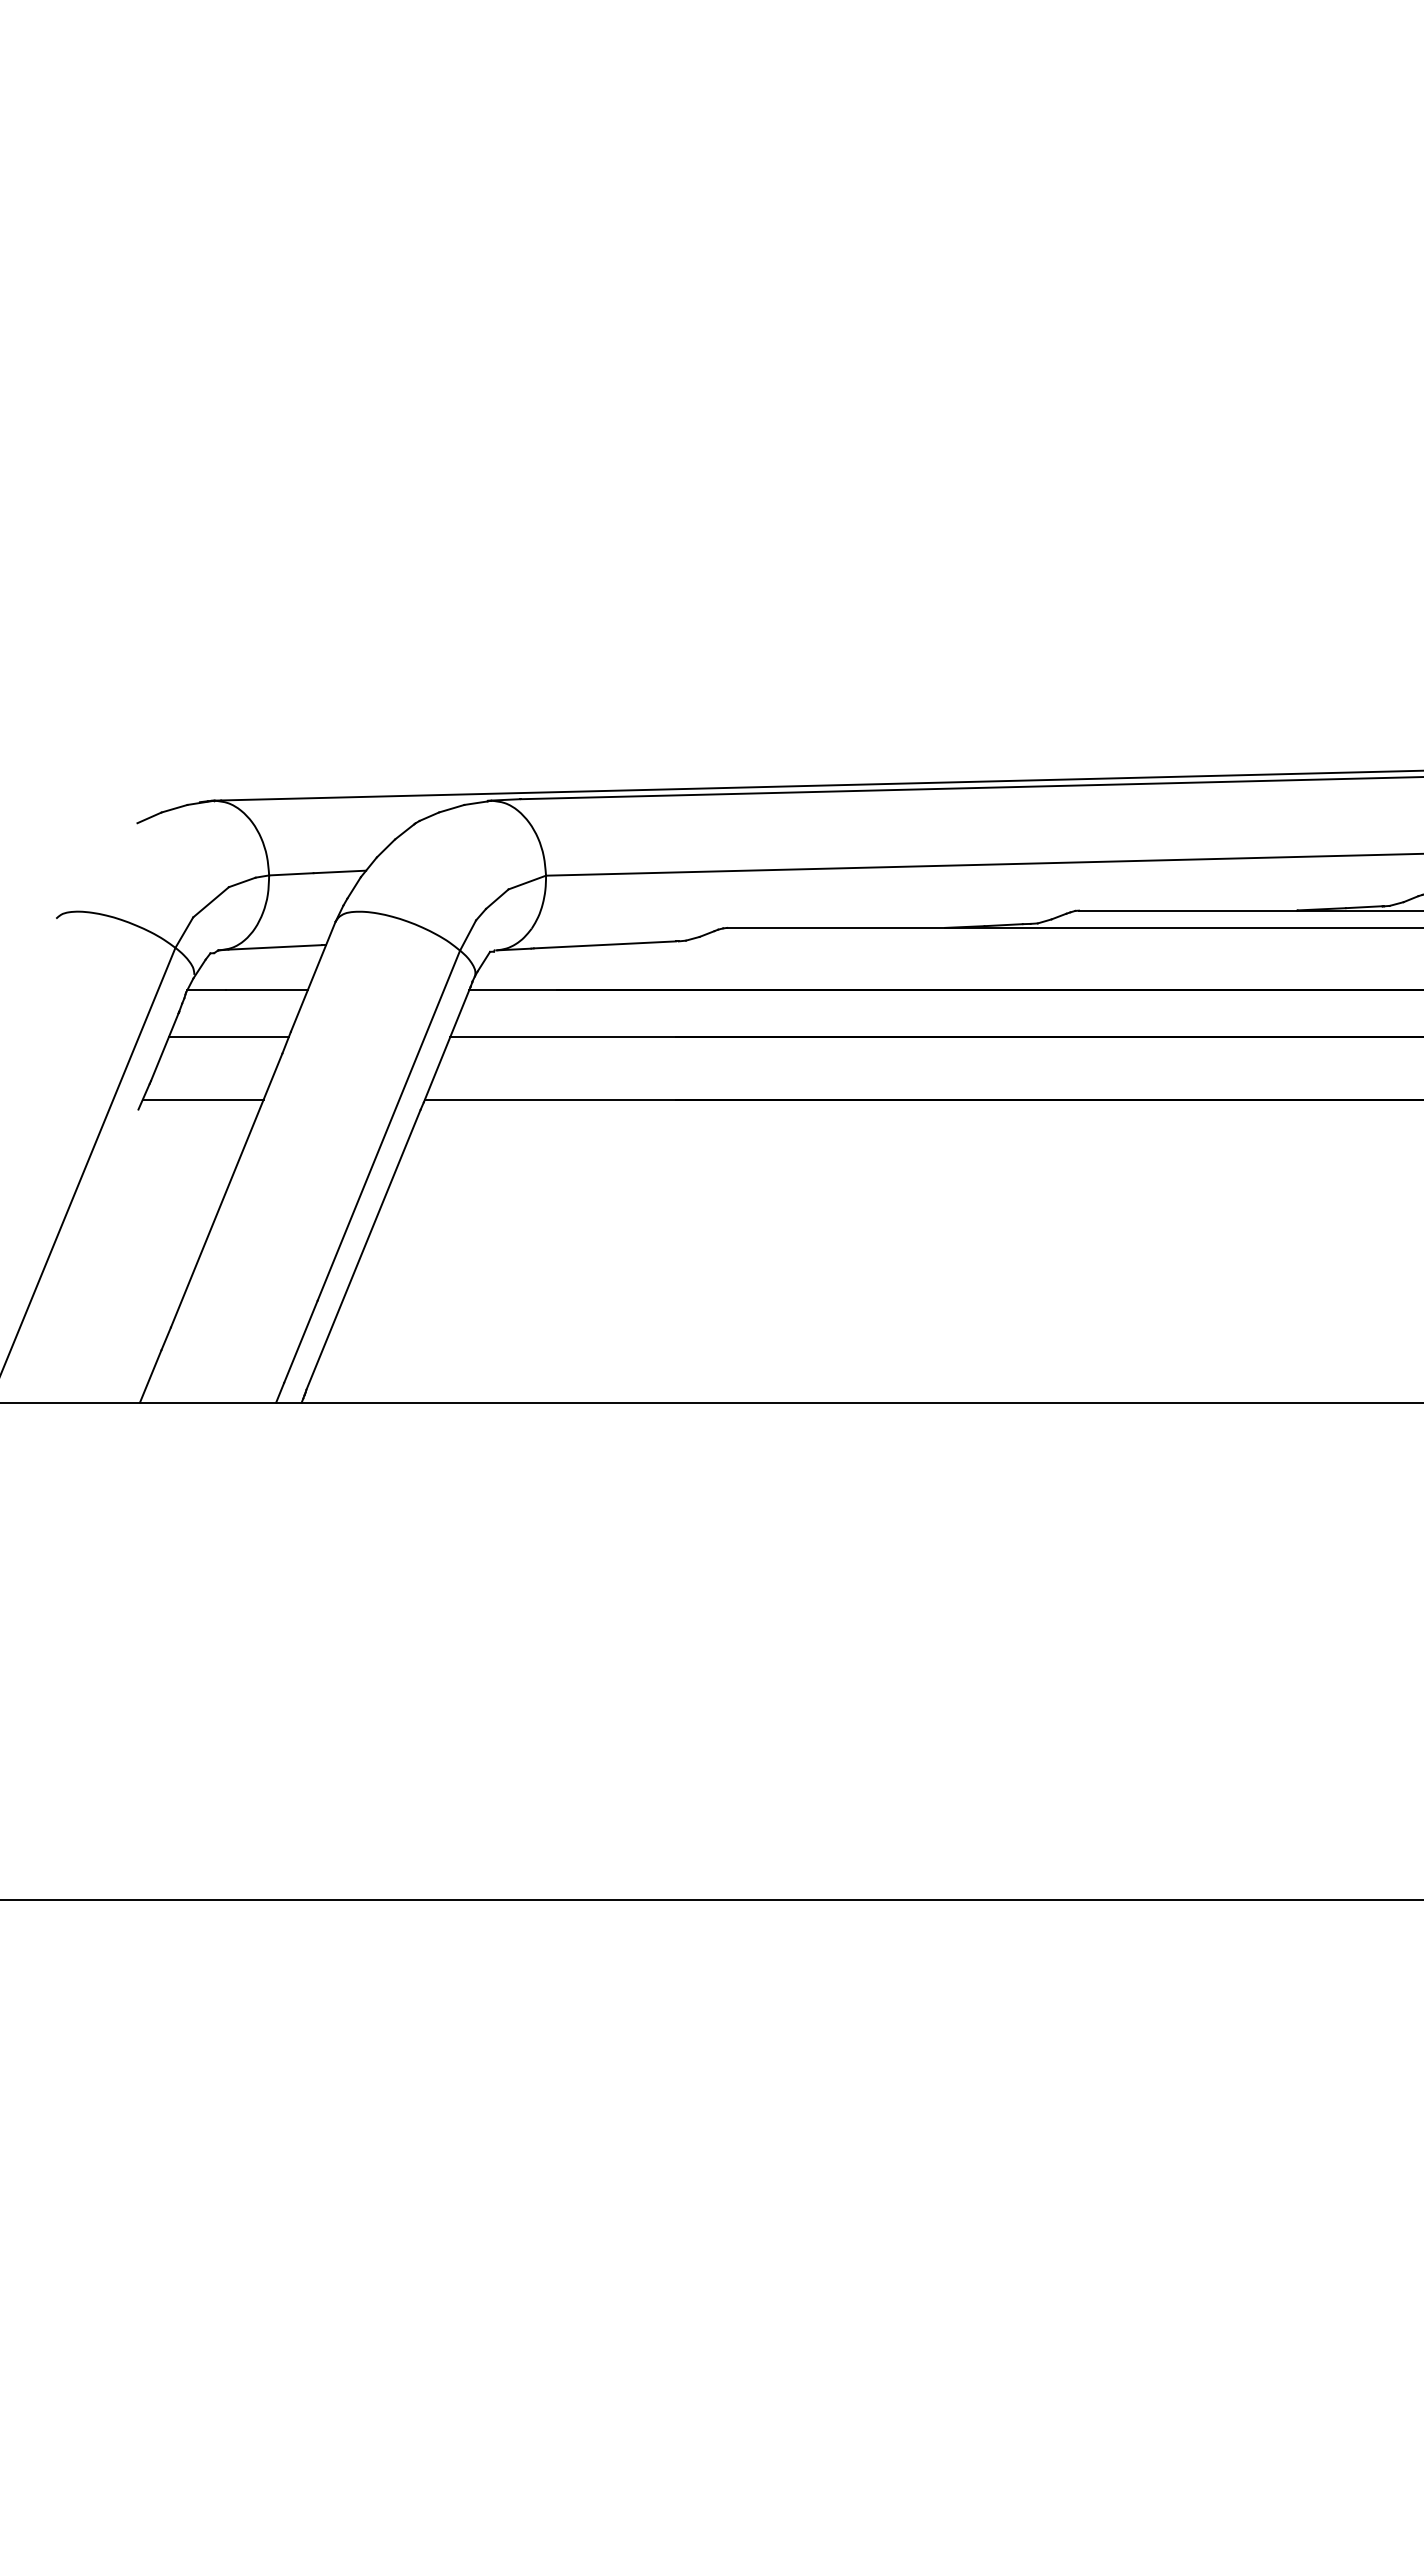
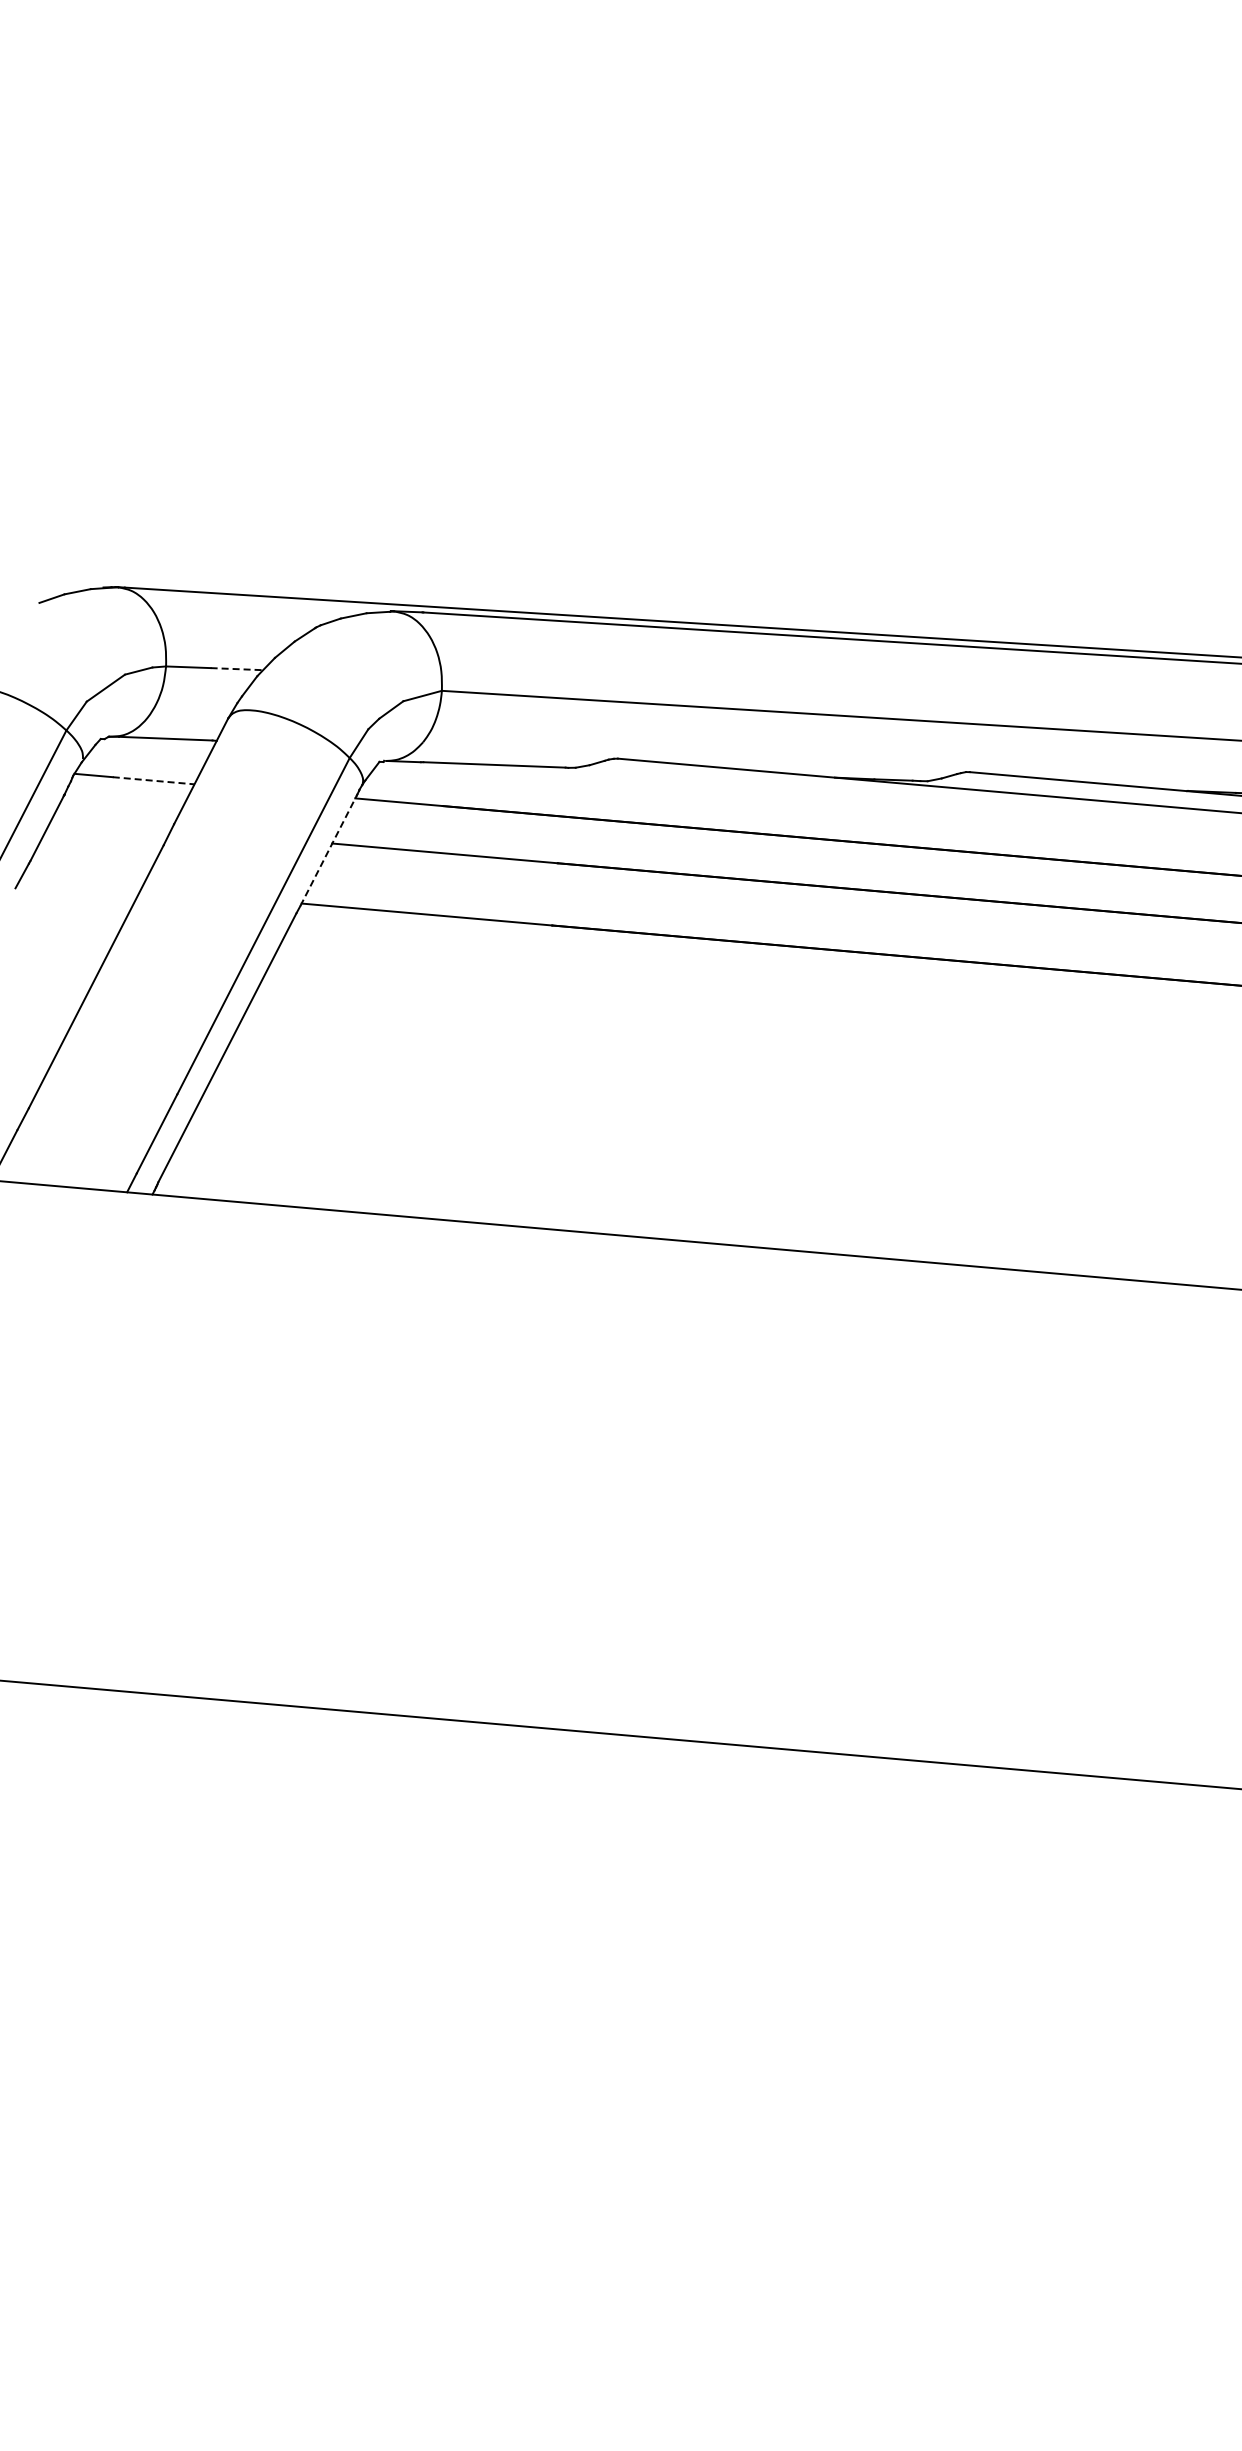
line: (340, 871) -> (237, 668), solid -> dashed
line: (267, 990) -> (154, 780), solid -> dashed
line: (228, 1037) -> (111, 824), removed
line: (447, 1044) -> (329, 850), solid -> dashed
line: (202, 1099) -> (80, 883), removed

